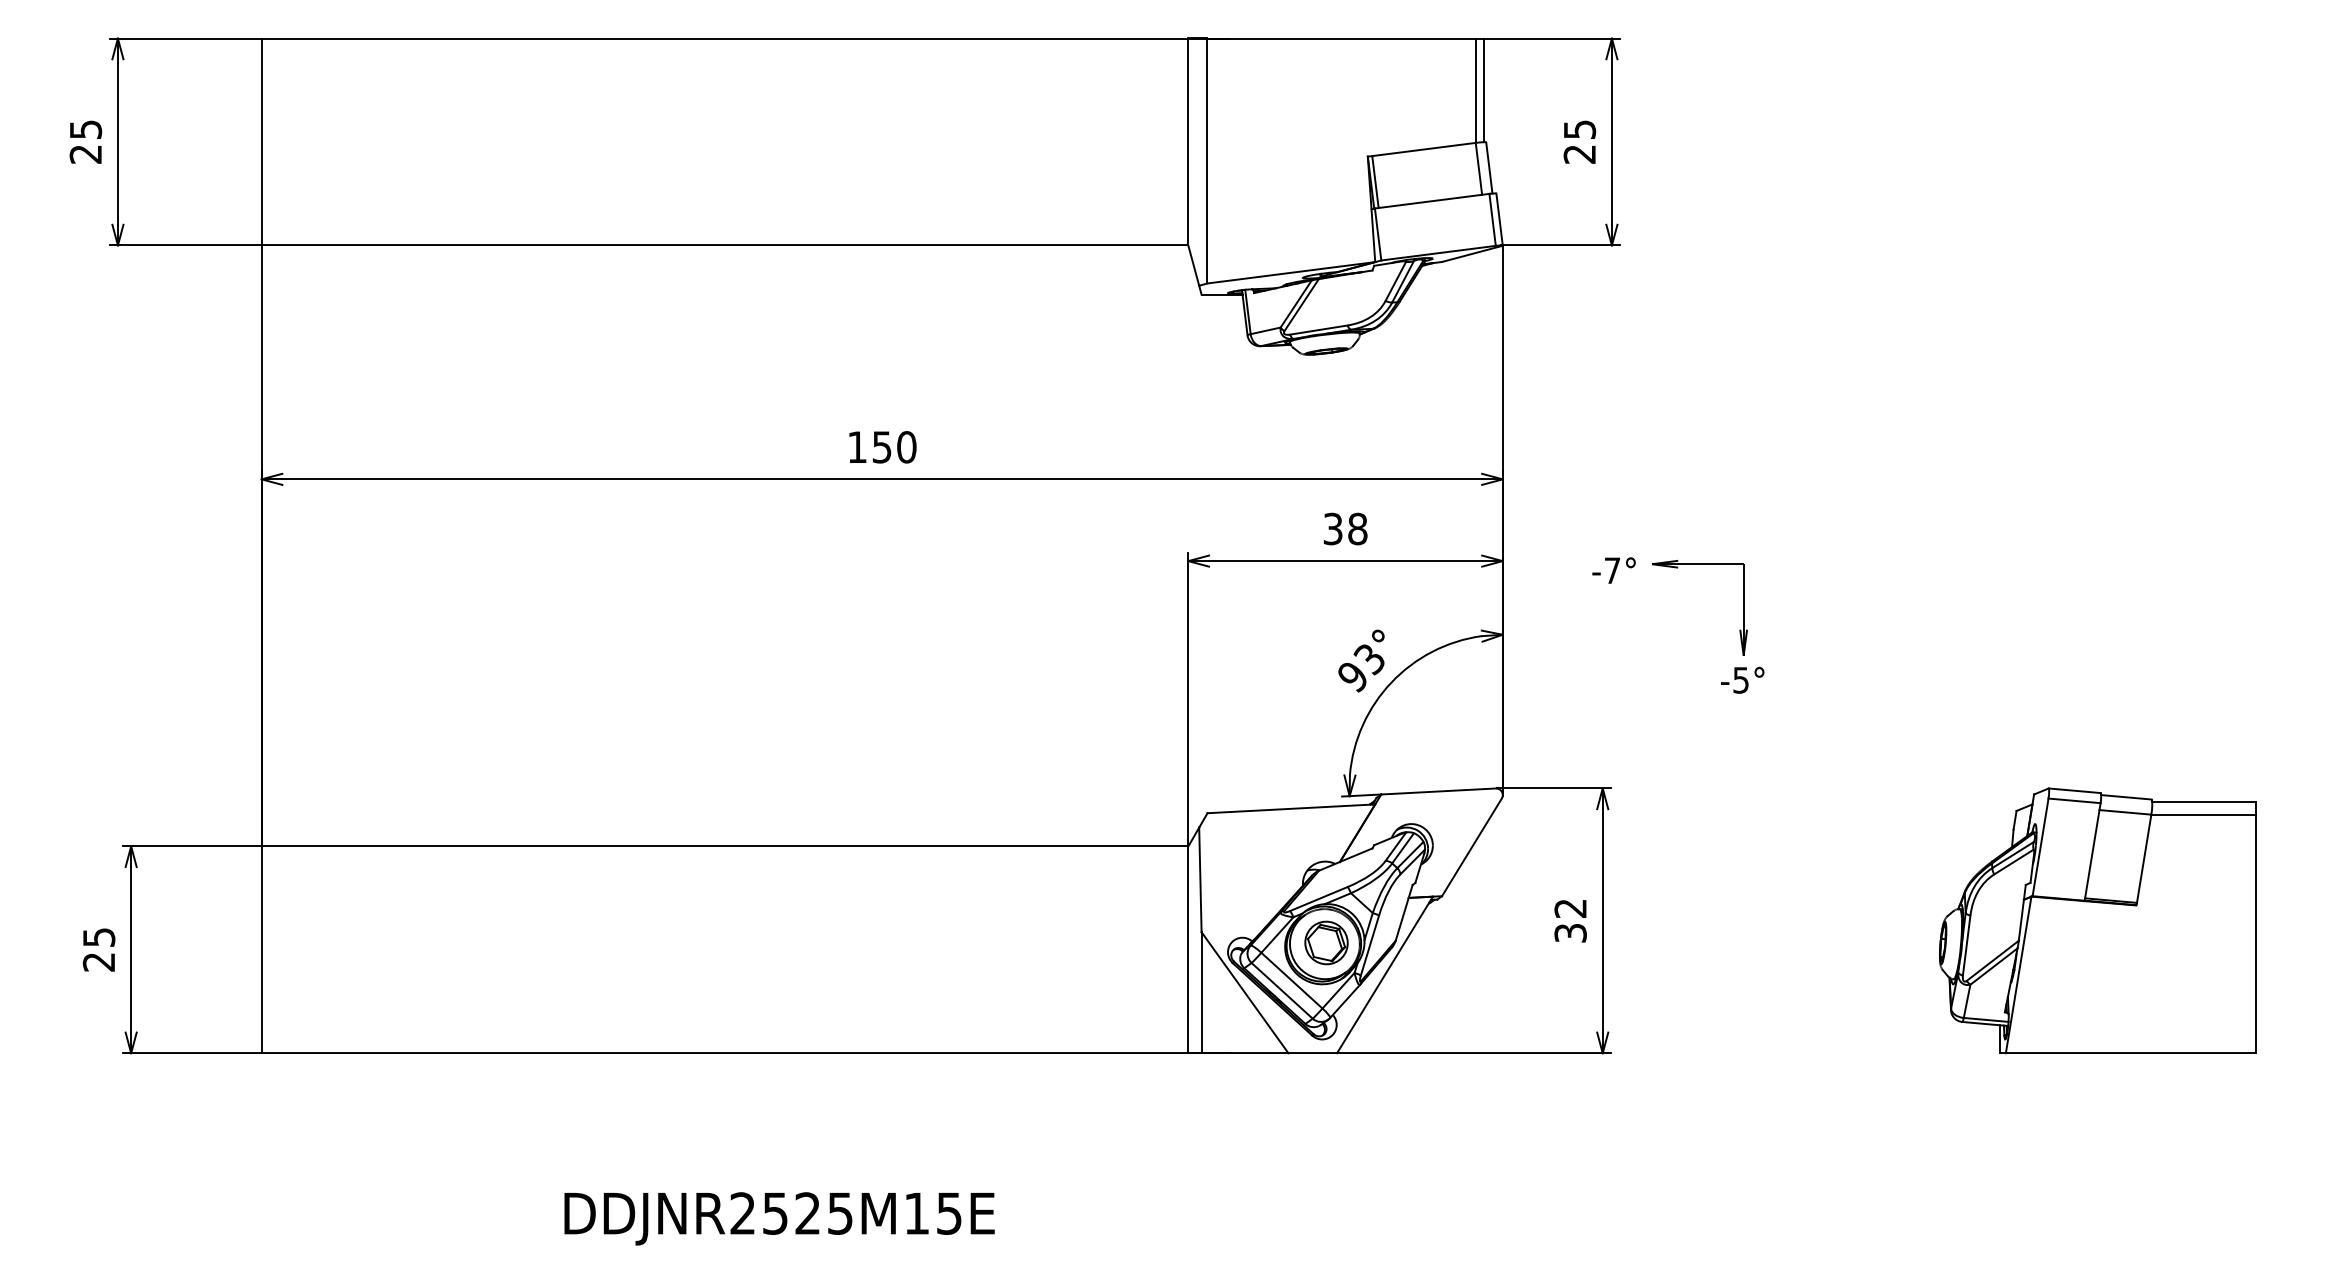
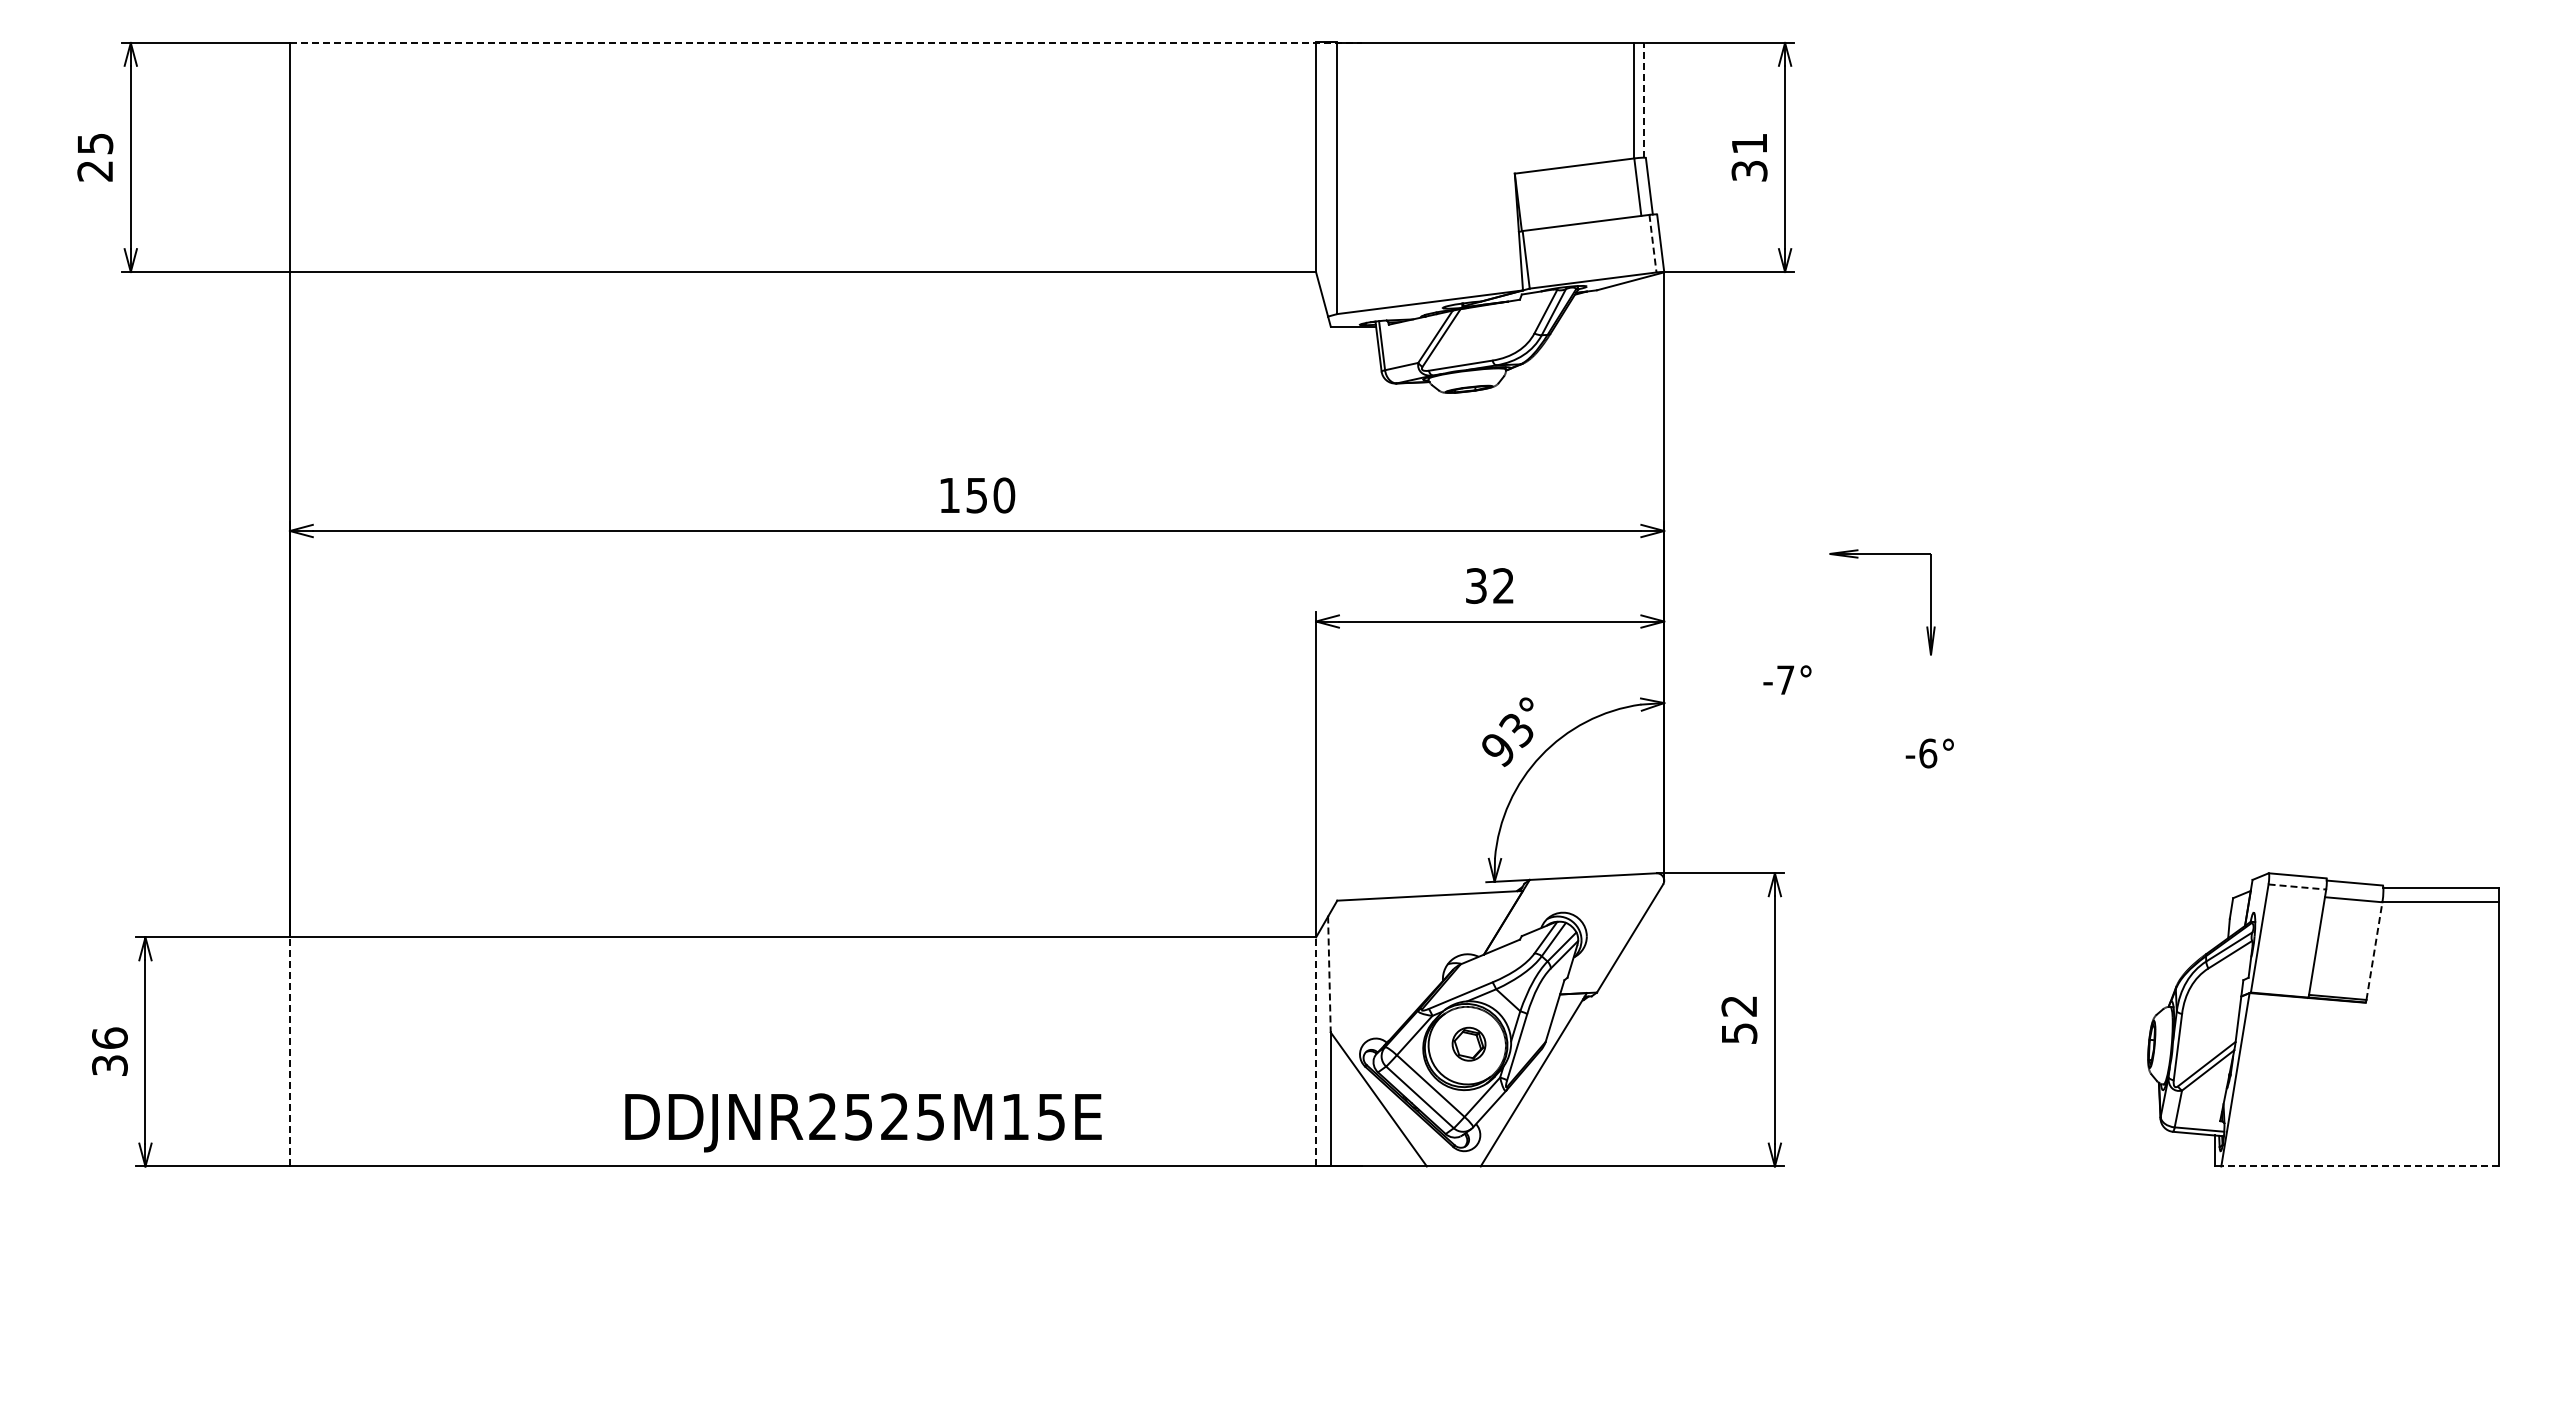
line: (745, 38) -> (825, 42), solid -> dashed
line: (1484, 89) -> (1643, 99), solid -> dashed
text: (1579, 142) -> (1749, 157), 25 -> 31
line: (1374, 181) -> (1522, 201), removed
line: (1493, 220) -> (1653, 244), solid -> dashed
text: (1357, 528) -> (1503, 585), 38 -> 32
part: (1699, 564) -> (1882, 554), moved
text: (1614, 570) -> (1787, 679), moved
text: (1741, 680) -> (1928, 753), -5° -> -6°
line: (2074, 801) -> (2297, 887), solid -> dashed
line: (2144, 858) -> (2374, 950), solid -> dashed
line: (1200, 879) -> (1329, 974), solid -> dashed
text: (1569, 933) -> (1738, 1033), 32 -> 52
part: (1326, 942) -> (1468, 1043), size x0.7
text: (98, 949) -> (109, 1051), 25 -> 36
line: (261, 949) -> (289, 1051), solid -> dashed
line: (1188, 949) -> (1316, 1051), solid -> dashed
line: (2131, 1053) -> (2360, 1166), solid -> dashed
text: (779, 1218) -> (863, 1122), moved

